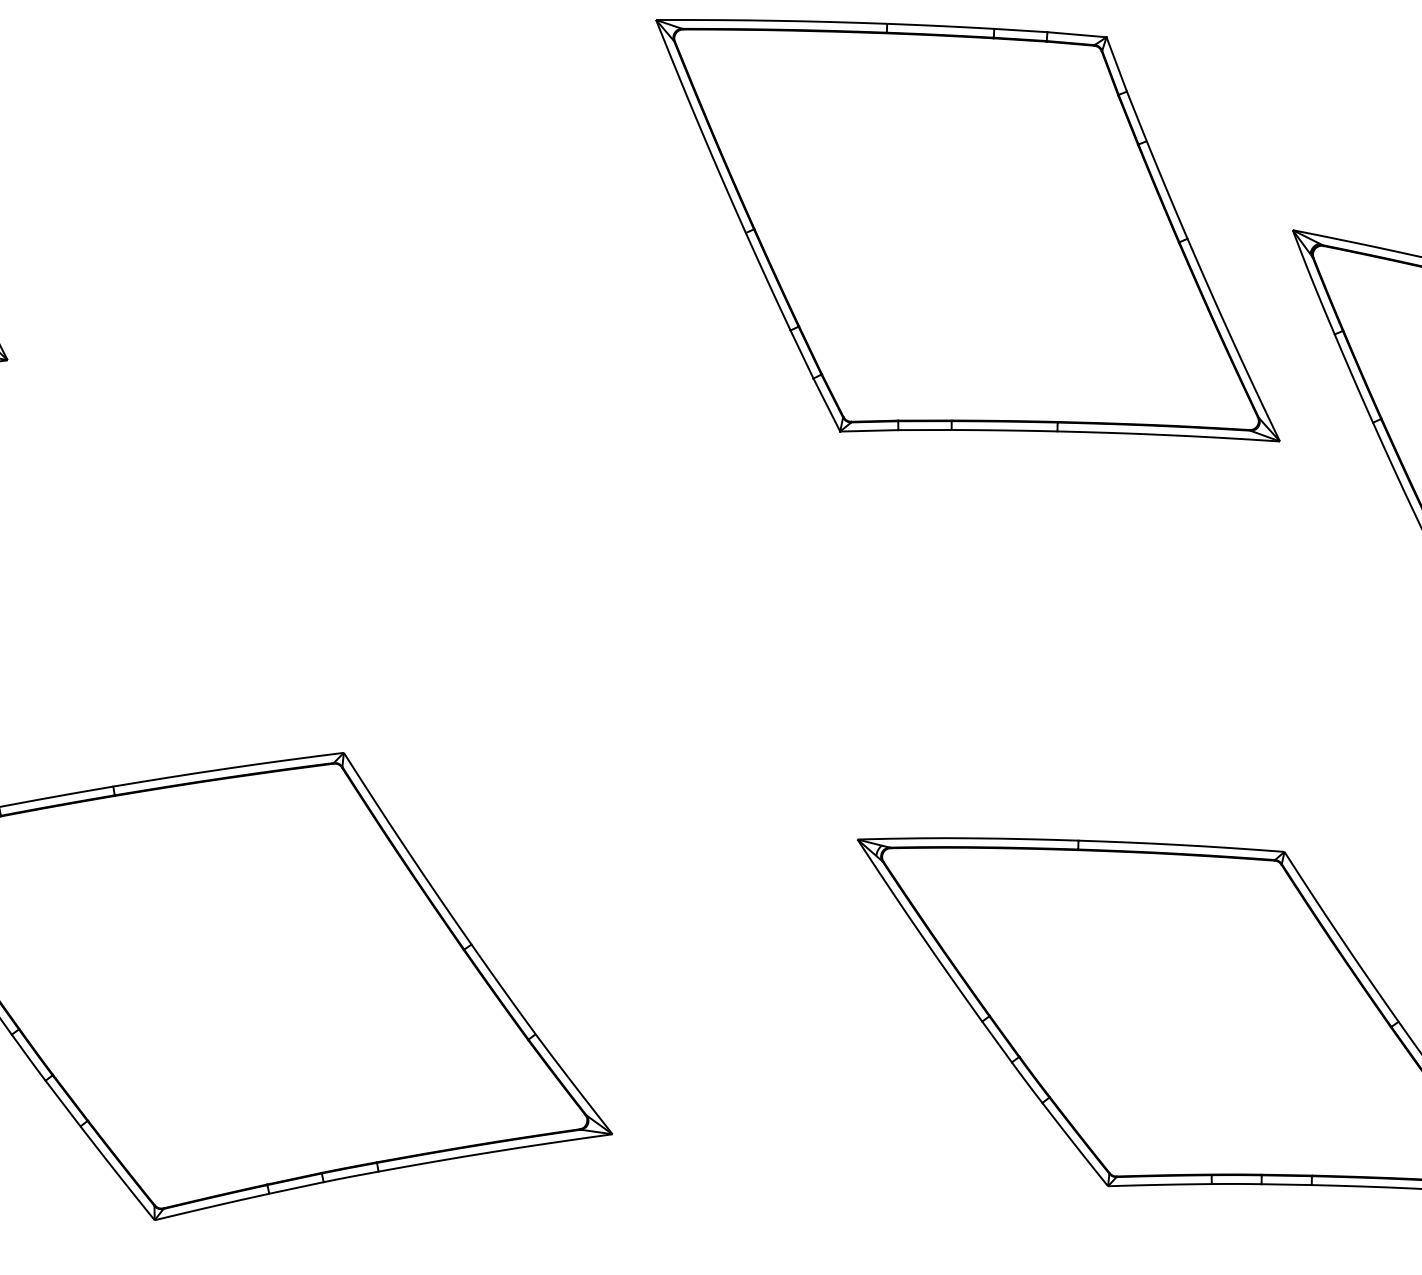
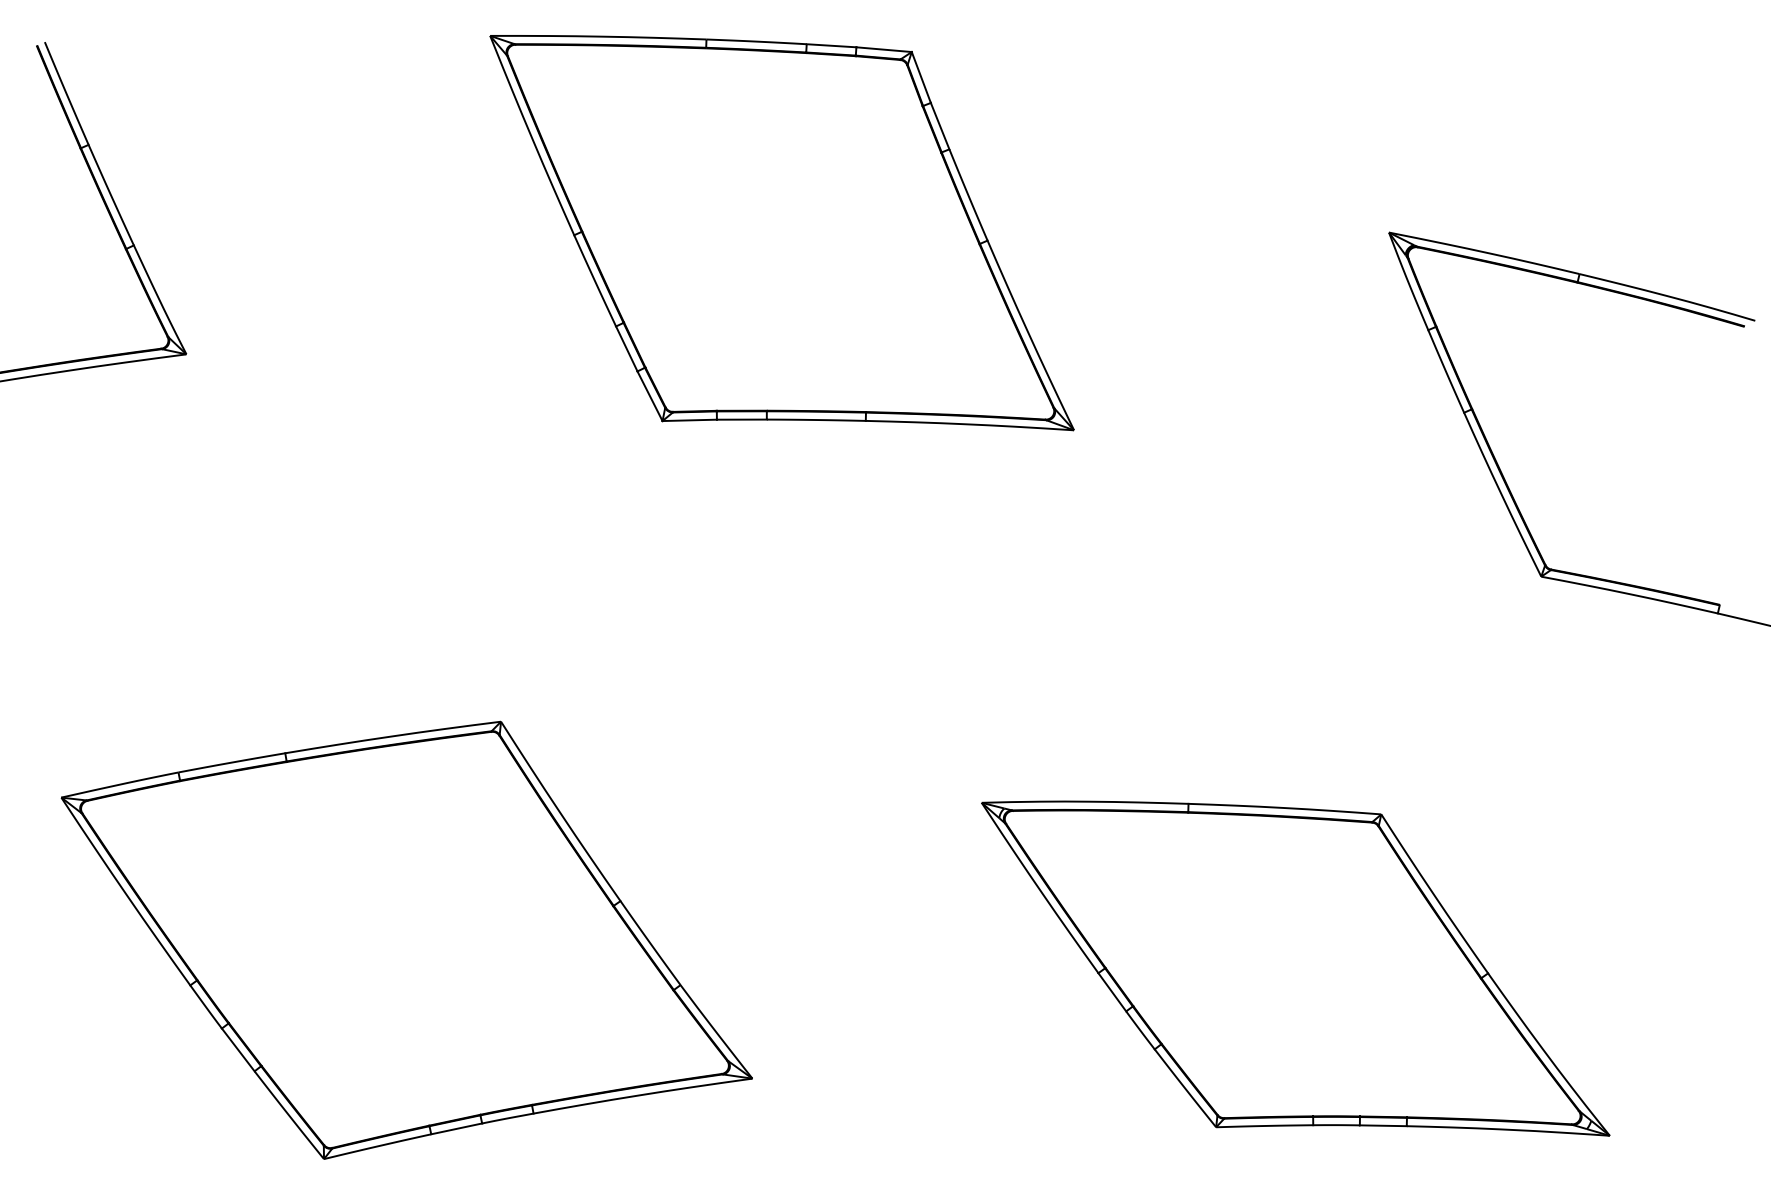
part: (967, 231) -> (781, 233), moved

